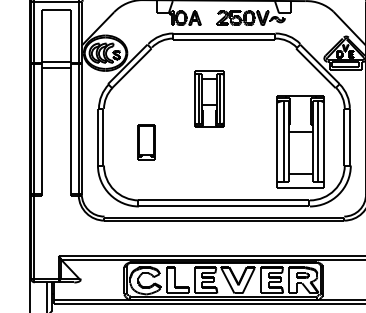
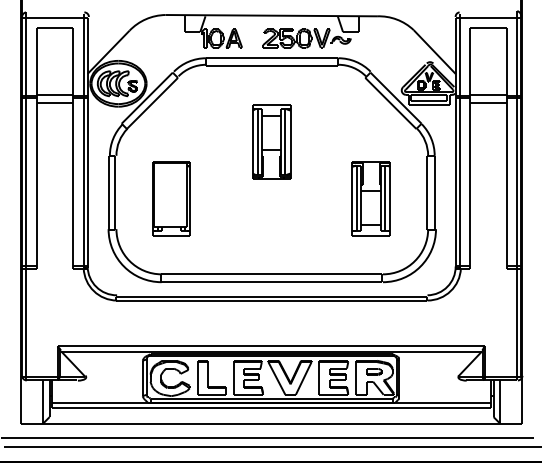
part: (209, 98) -> (271, 141), moved
part: (146, 141) -> (171, 198), size x1.67
part: (300, 141) -> (370, 198), size x0.62

